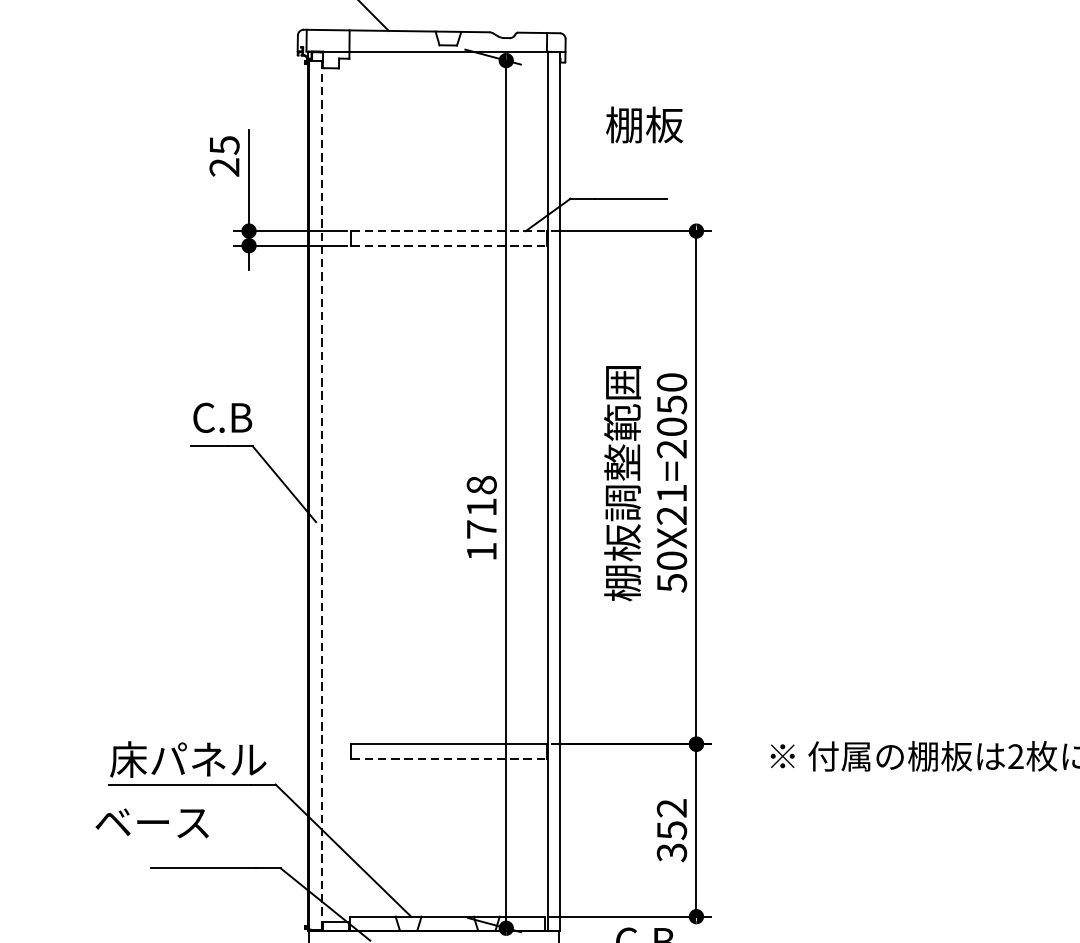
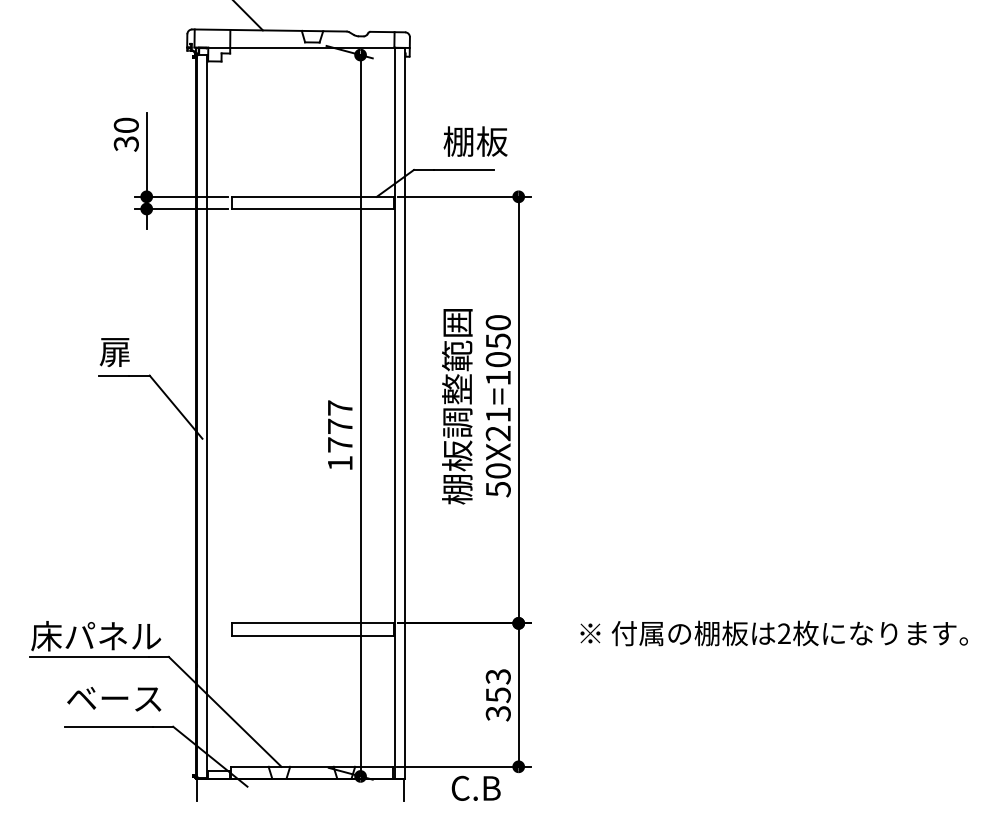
text: (644, 124) -> (475, 141), moved
text: (223, 156) -> (125, 134), 25 -> 30
line: (449, 230) -> (313, 196), dashed -> solid
line: (449, 246) -> (313, 209), dashed -> solid
text: (222, 418) -> (124, 352), C.B -> 扉
text: (670, 448) -> (497, 377), 50X21=2050 -> 50X21=1050
line: (322, 495) -> (207, 416), dashed -> solid
text: (480, 495) -> (339, 416), 1718 -> 1777
line: (449, 758) -> (313, 635), dashed -> solid
text: (672, 808) -> (498, 676), 352 -> 353
text: (152, 823) -> (114, 699), moved

